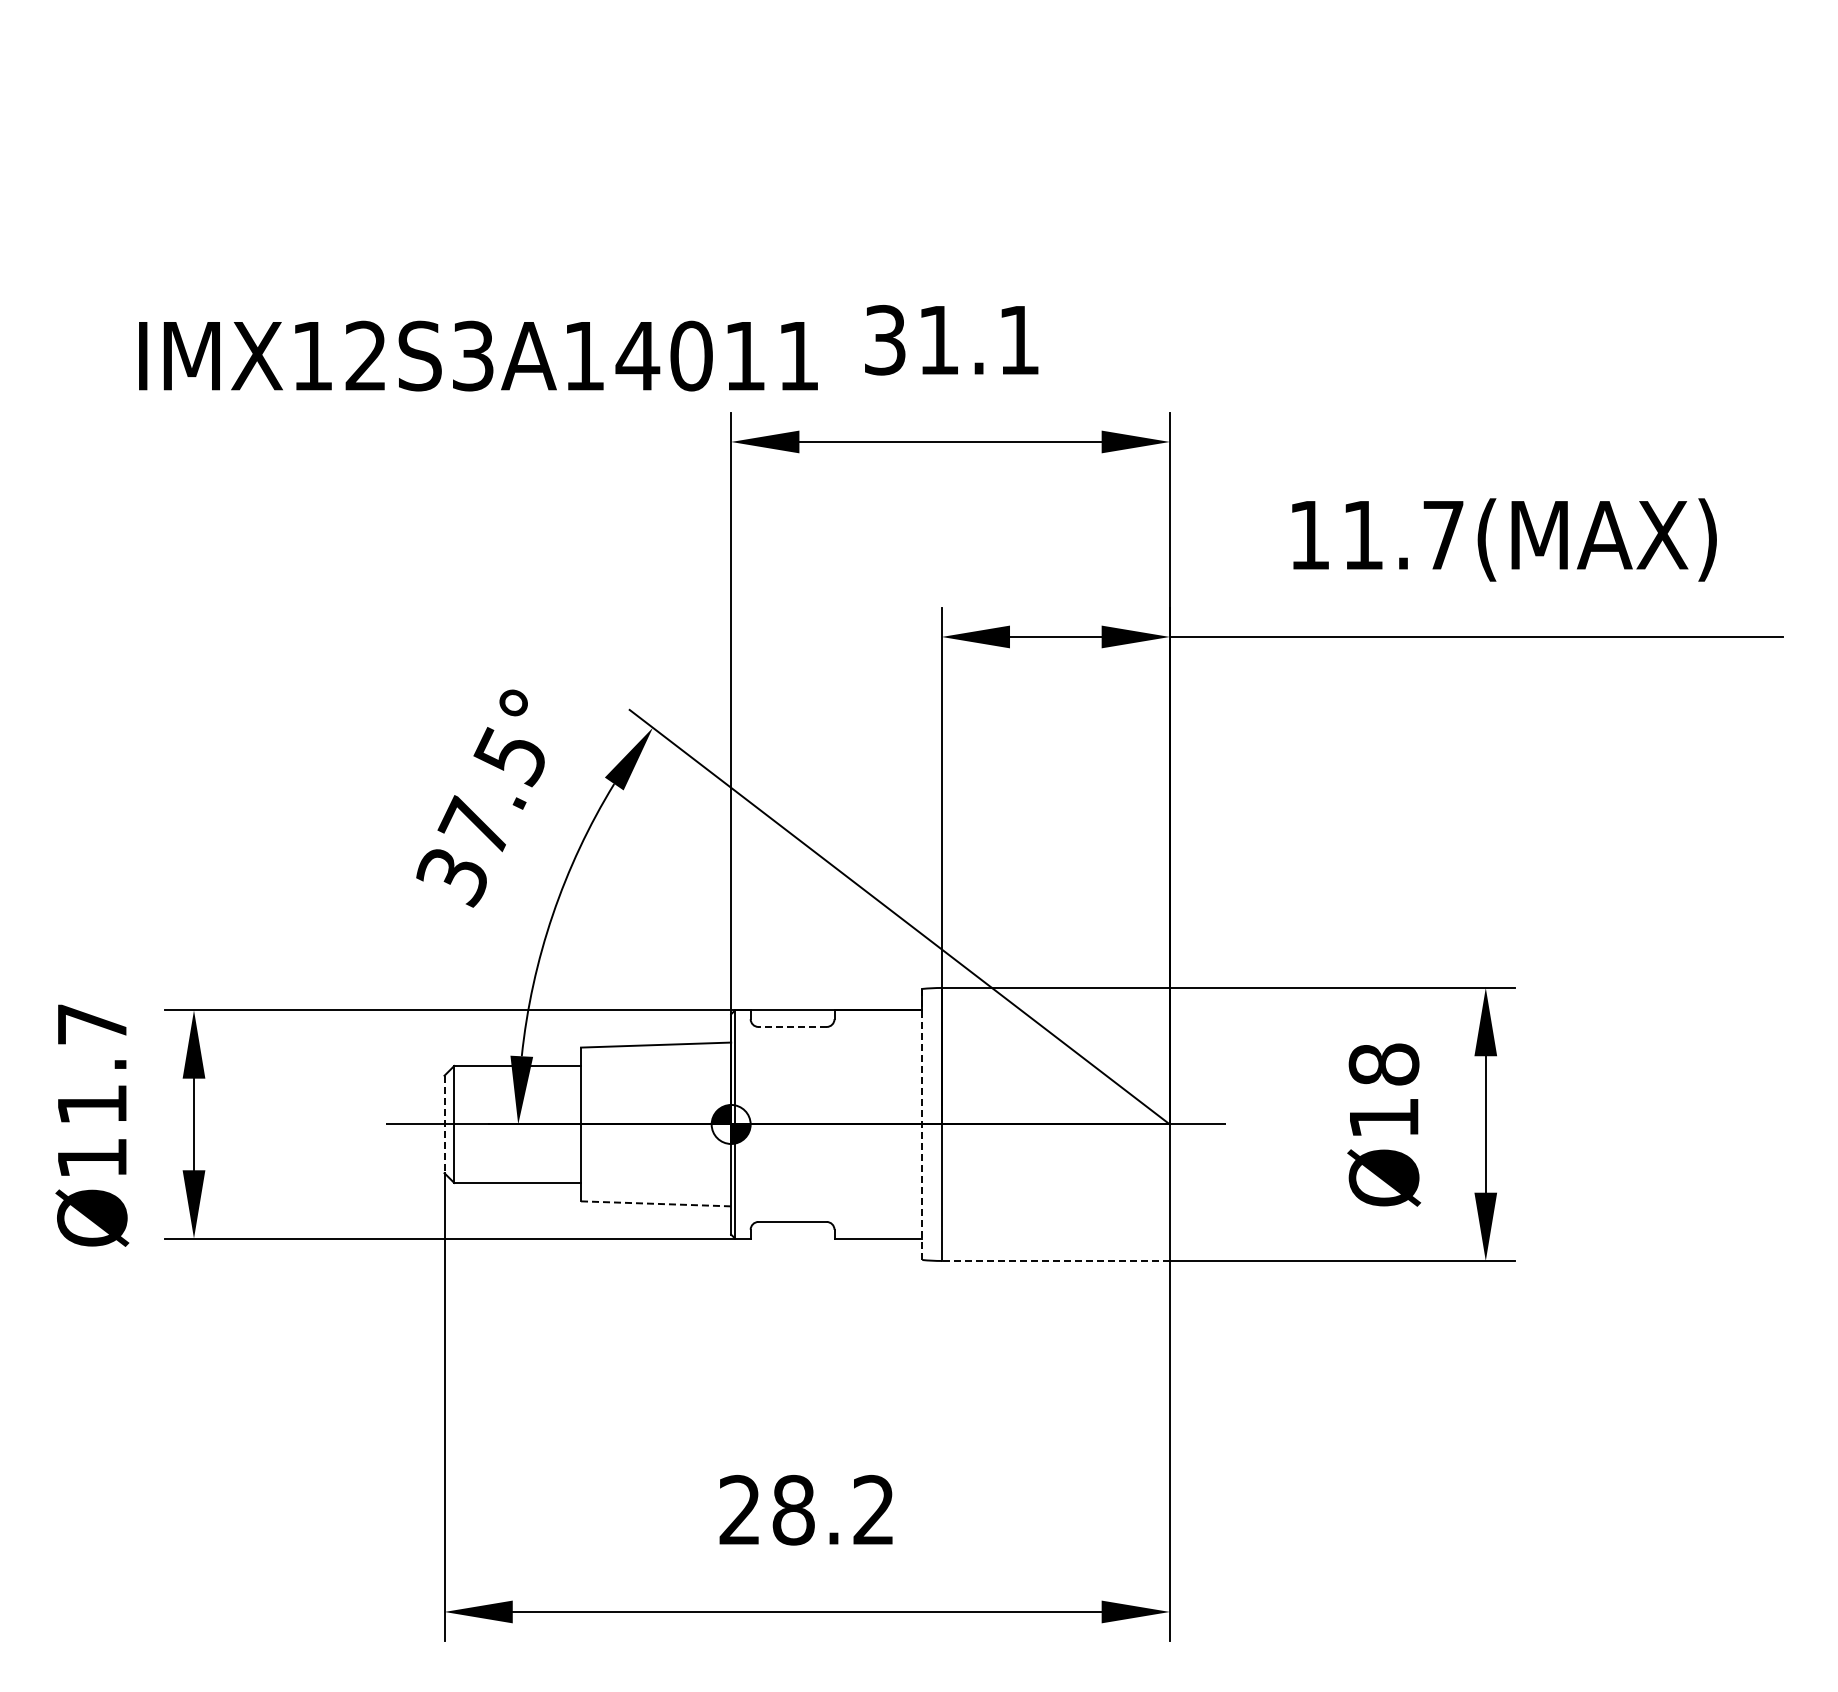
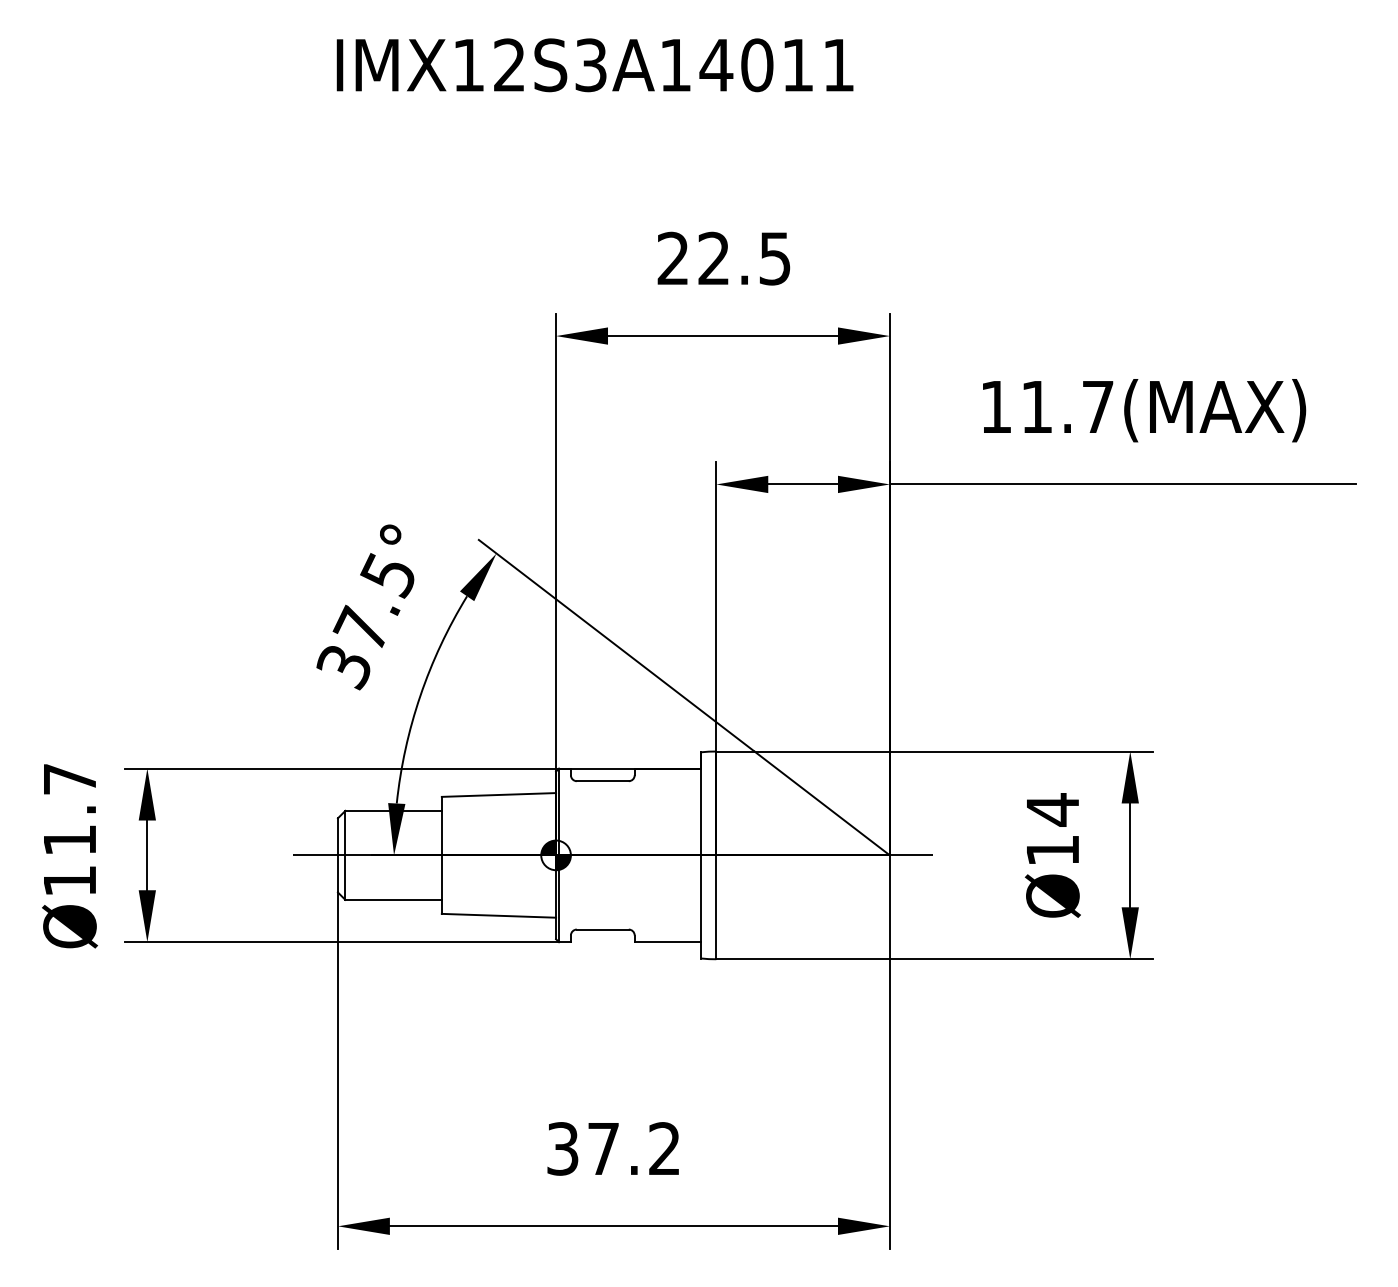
text: (951, 339) -> (723, 258), 31.1 -> 22.5
text: (478, 355) -> (595, 64), moved
line: (792, 1026) -> (602, 780), dashed -> solid
text: (1383, 1064) -> (1052, 809), Ø18 -> Ø14
line: (444, 1124) -> (337, 855), dashed -> solid
line: (922, 1124) -> (701, 855), dashed -> solid
line: (656, 1203) -> (499, 915), dashed -> solid
line: (1055, 1260) -> (802, 958), dashed -> solid
text: (766, 1509) -> (582, 1148), 28.2 -> 37.2

